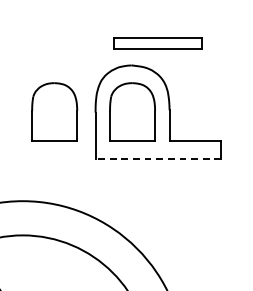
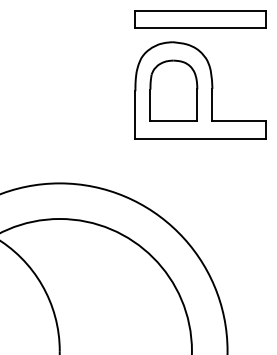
part: (158, 43) -> (200, 19), size x1.43
part: (54, 111) -> (92, 90), removed
line: (158, 158) -> (200, 139), dashed -> solid

